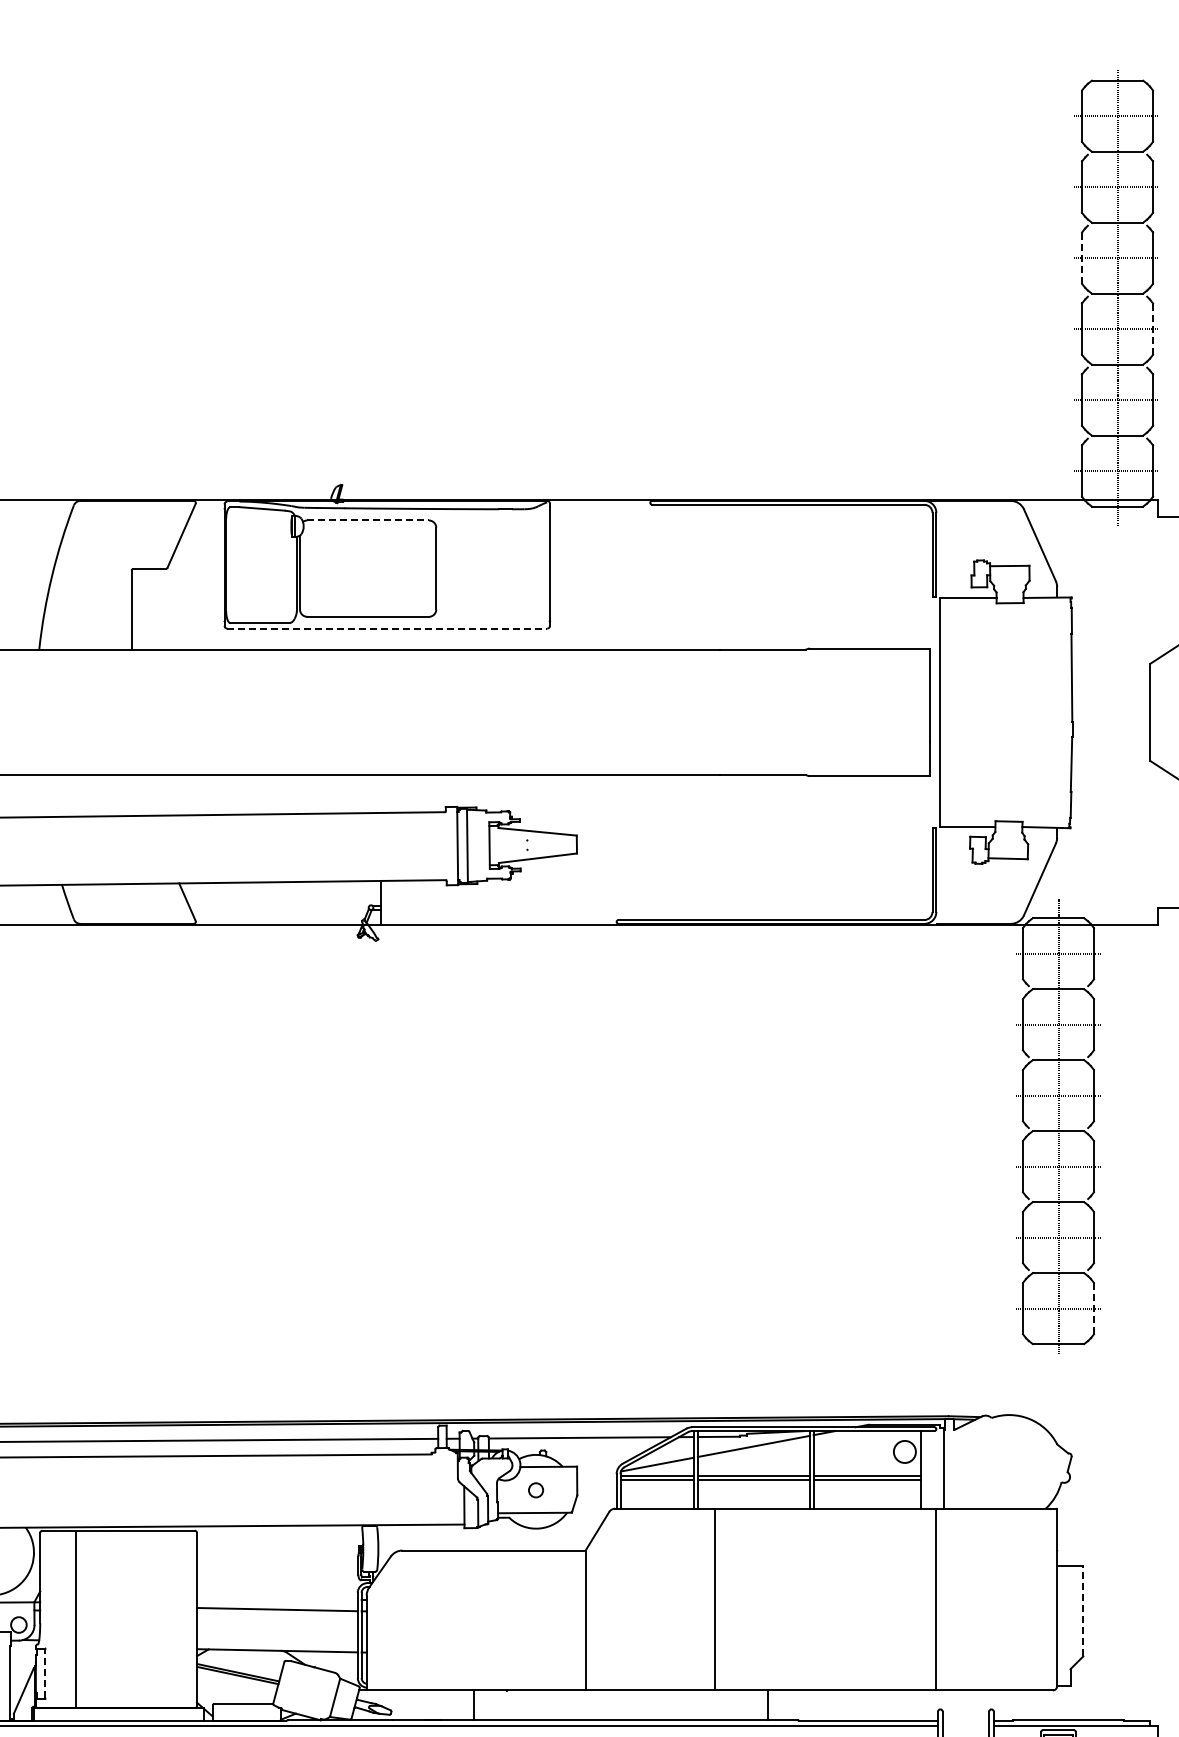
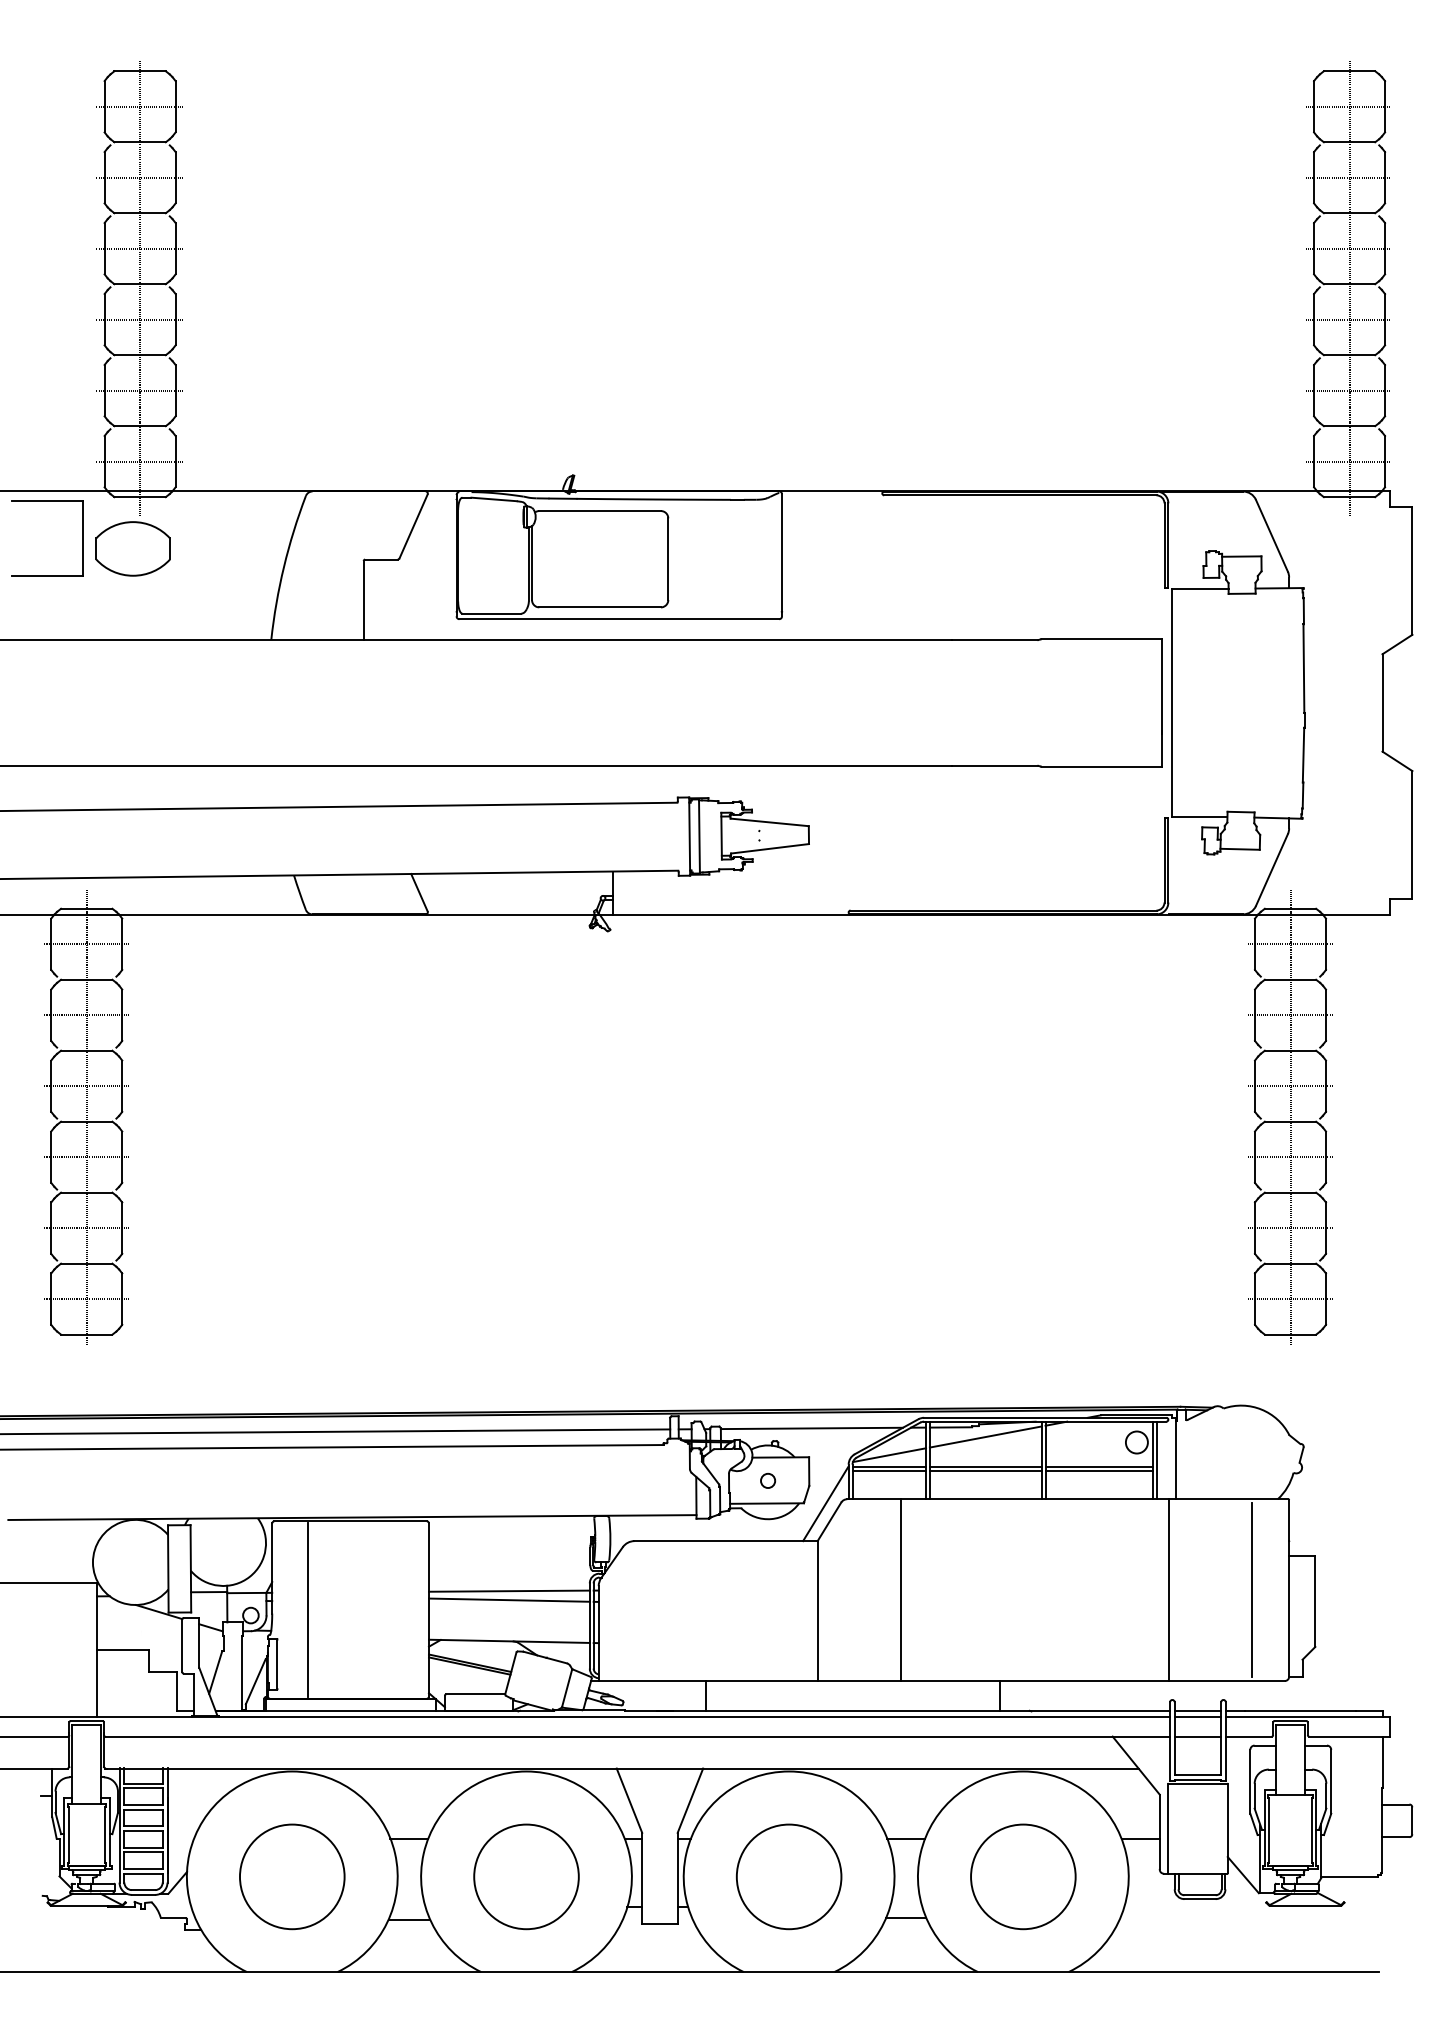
line: (1082, 257) -> (1314, 248), dashed -> solid
line: (1153, 328) -> (1385, 319), dashed -> solid
line: (368, 520) -> (600, 511), dashed -> solid
line: (387, 628) -> (619, 619), dashed -> solid
line: (1093, 1308) -> (1325, 1299), dashed -> solid
line: (925, 1469) -> (1157, 1460), added
line: (593, 1512) -> (825, 1503), added
line: (714, 1598) -> (900, 1589), moved
line: (1020, 1598) -> (1252, 1589), added
line: (277, 1599) -> (509, 1590), added
line: (1083, 1610) -> (1315, 1601), dashed -> solid
line: (45, 1673) -> (277, 1664), dashed -> solid
line: (965, 1720) -> (1197, 1711), added
line: (965, 1725) -> (1197, 1716), added

